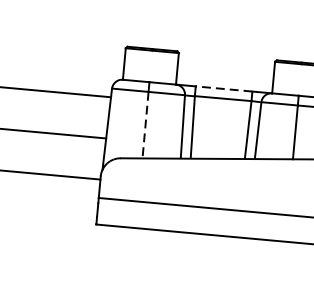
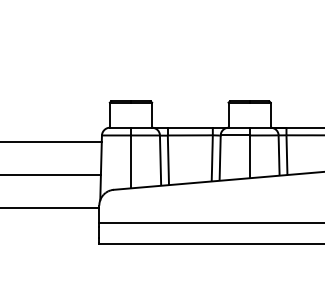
line: (224, 88) -> (190, 127), dashed -> solid
line: (146, 125) -> (131, 162), dashed -> solid

